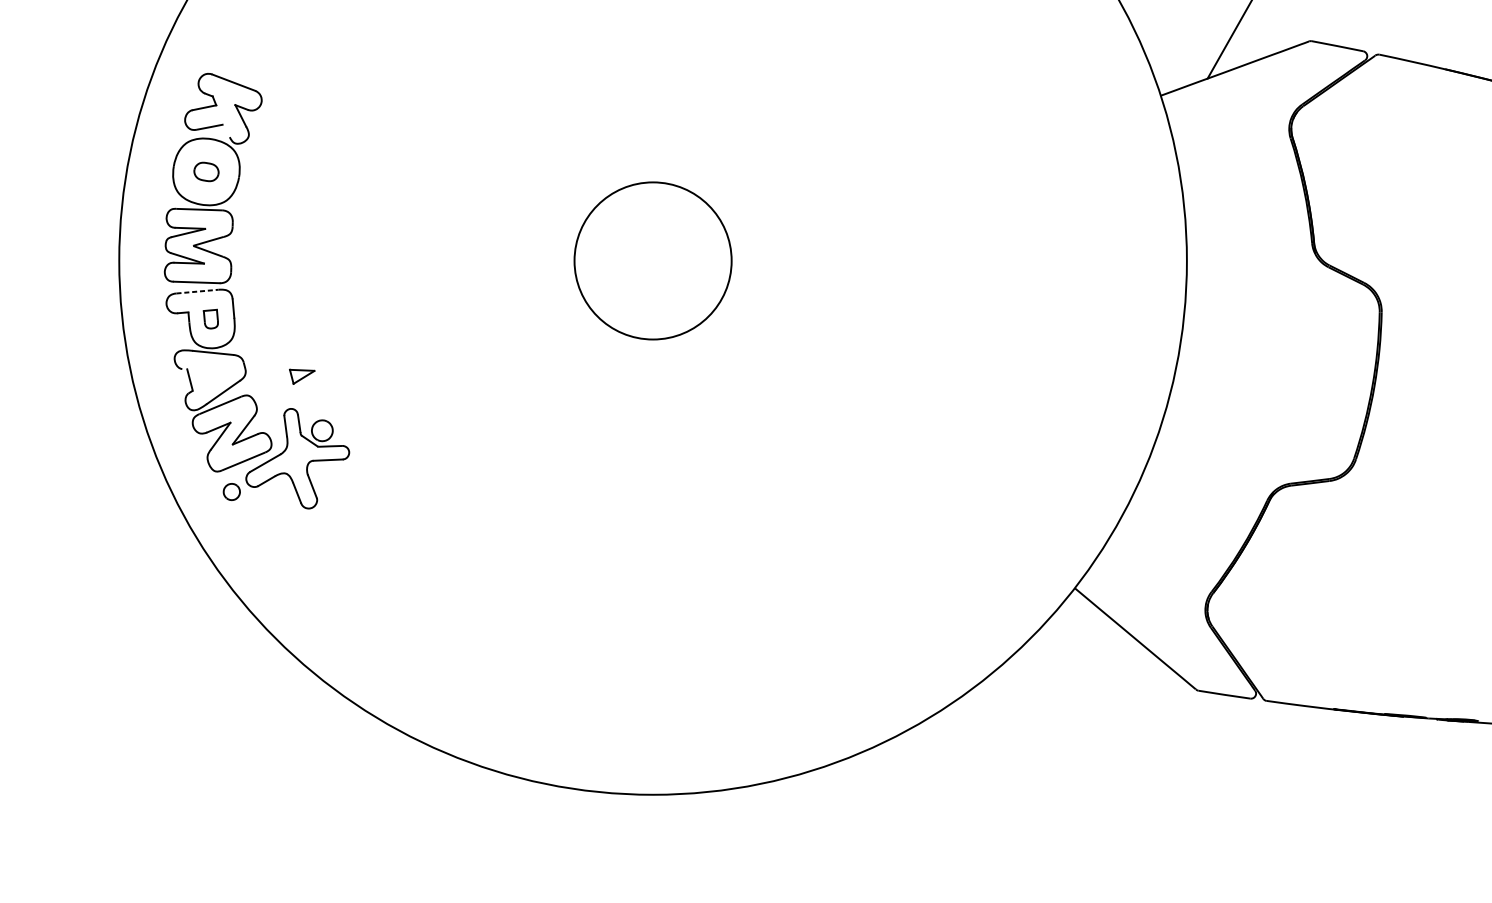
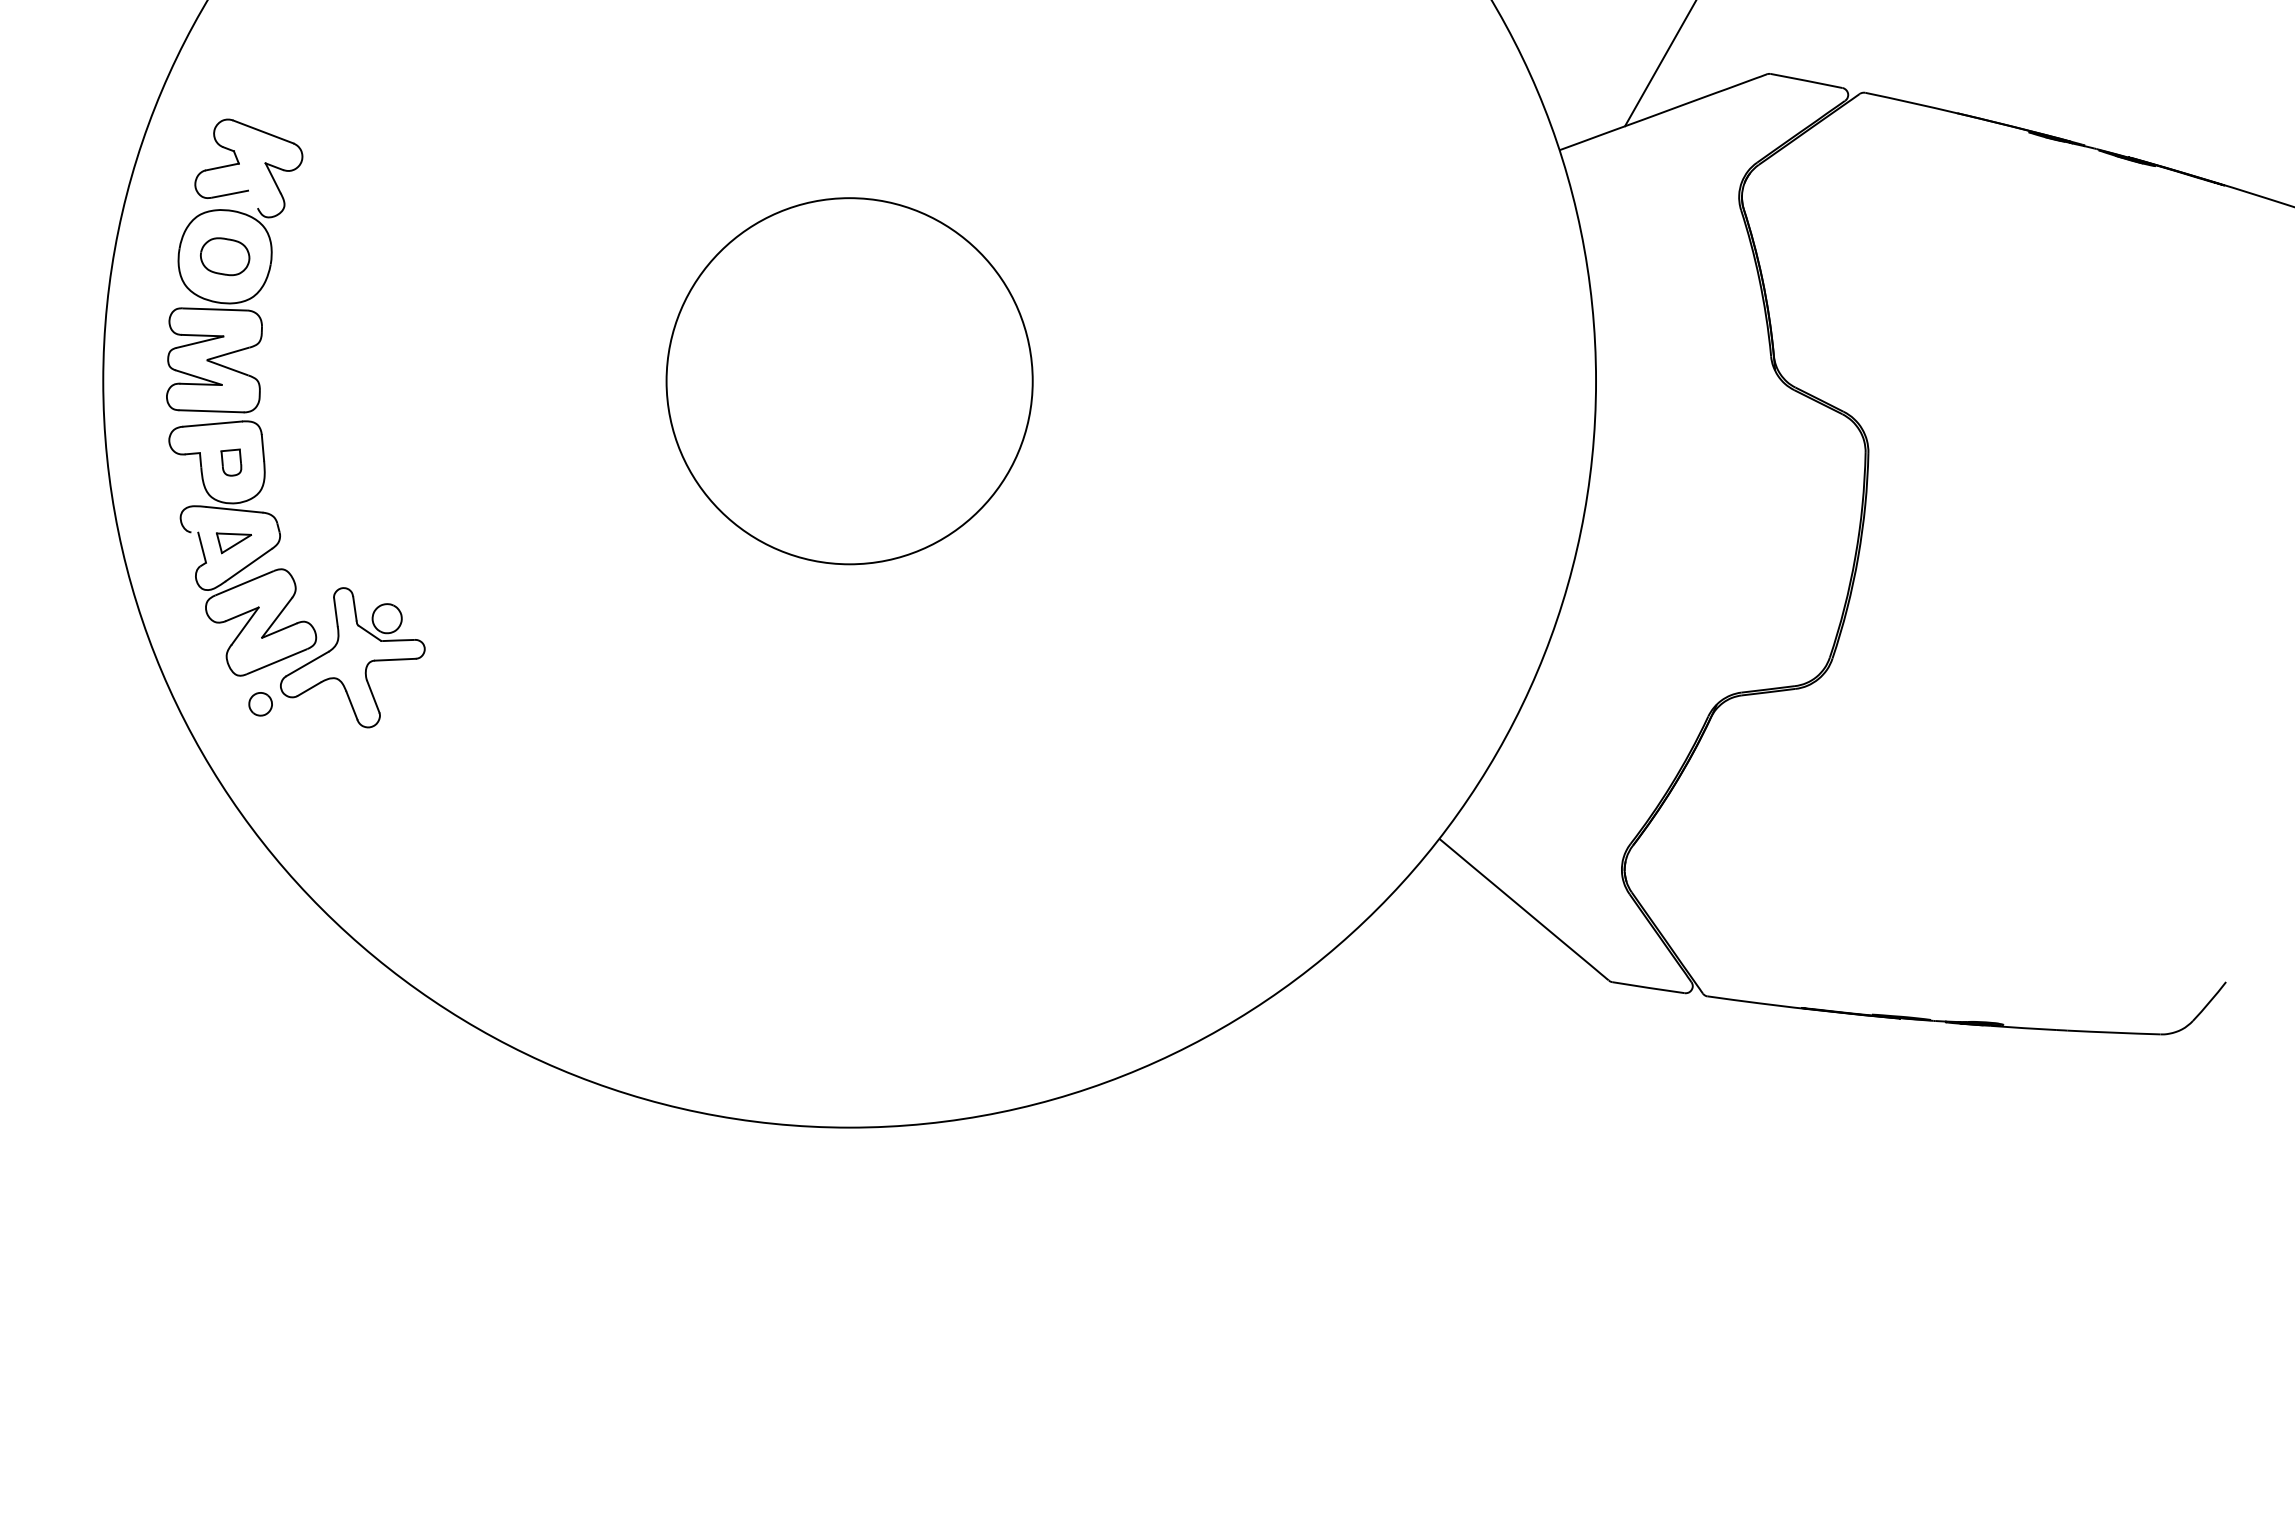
part: (206, 171) -> (225, 256), size x1.43
circle: (652, 261) -> (849, 381), size x1.67
line: (198, 291) -> (213, 424), dashed -> solid
part: (301, 377) -> (233, 543), moved

